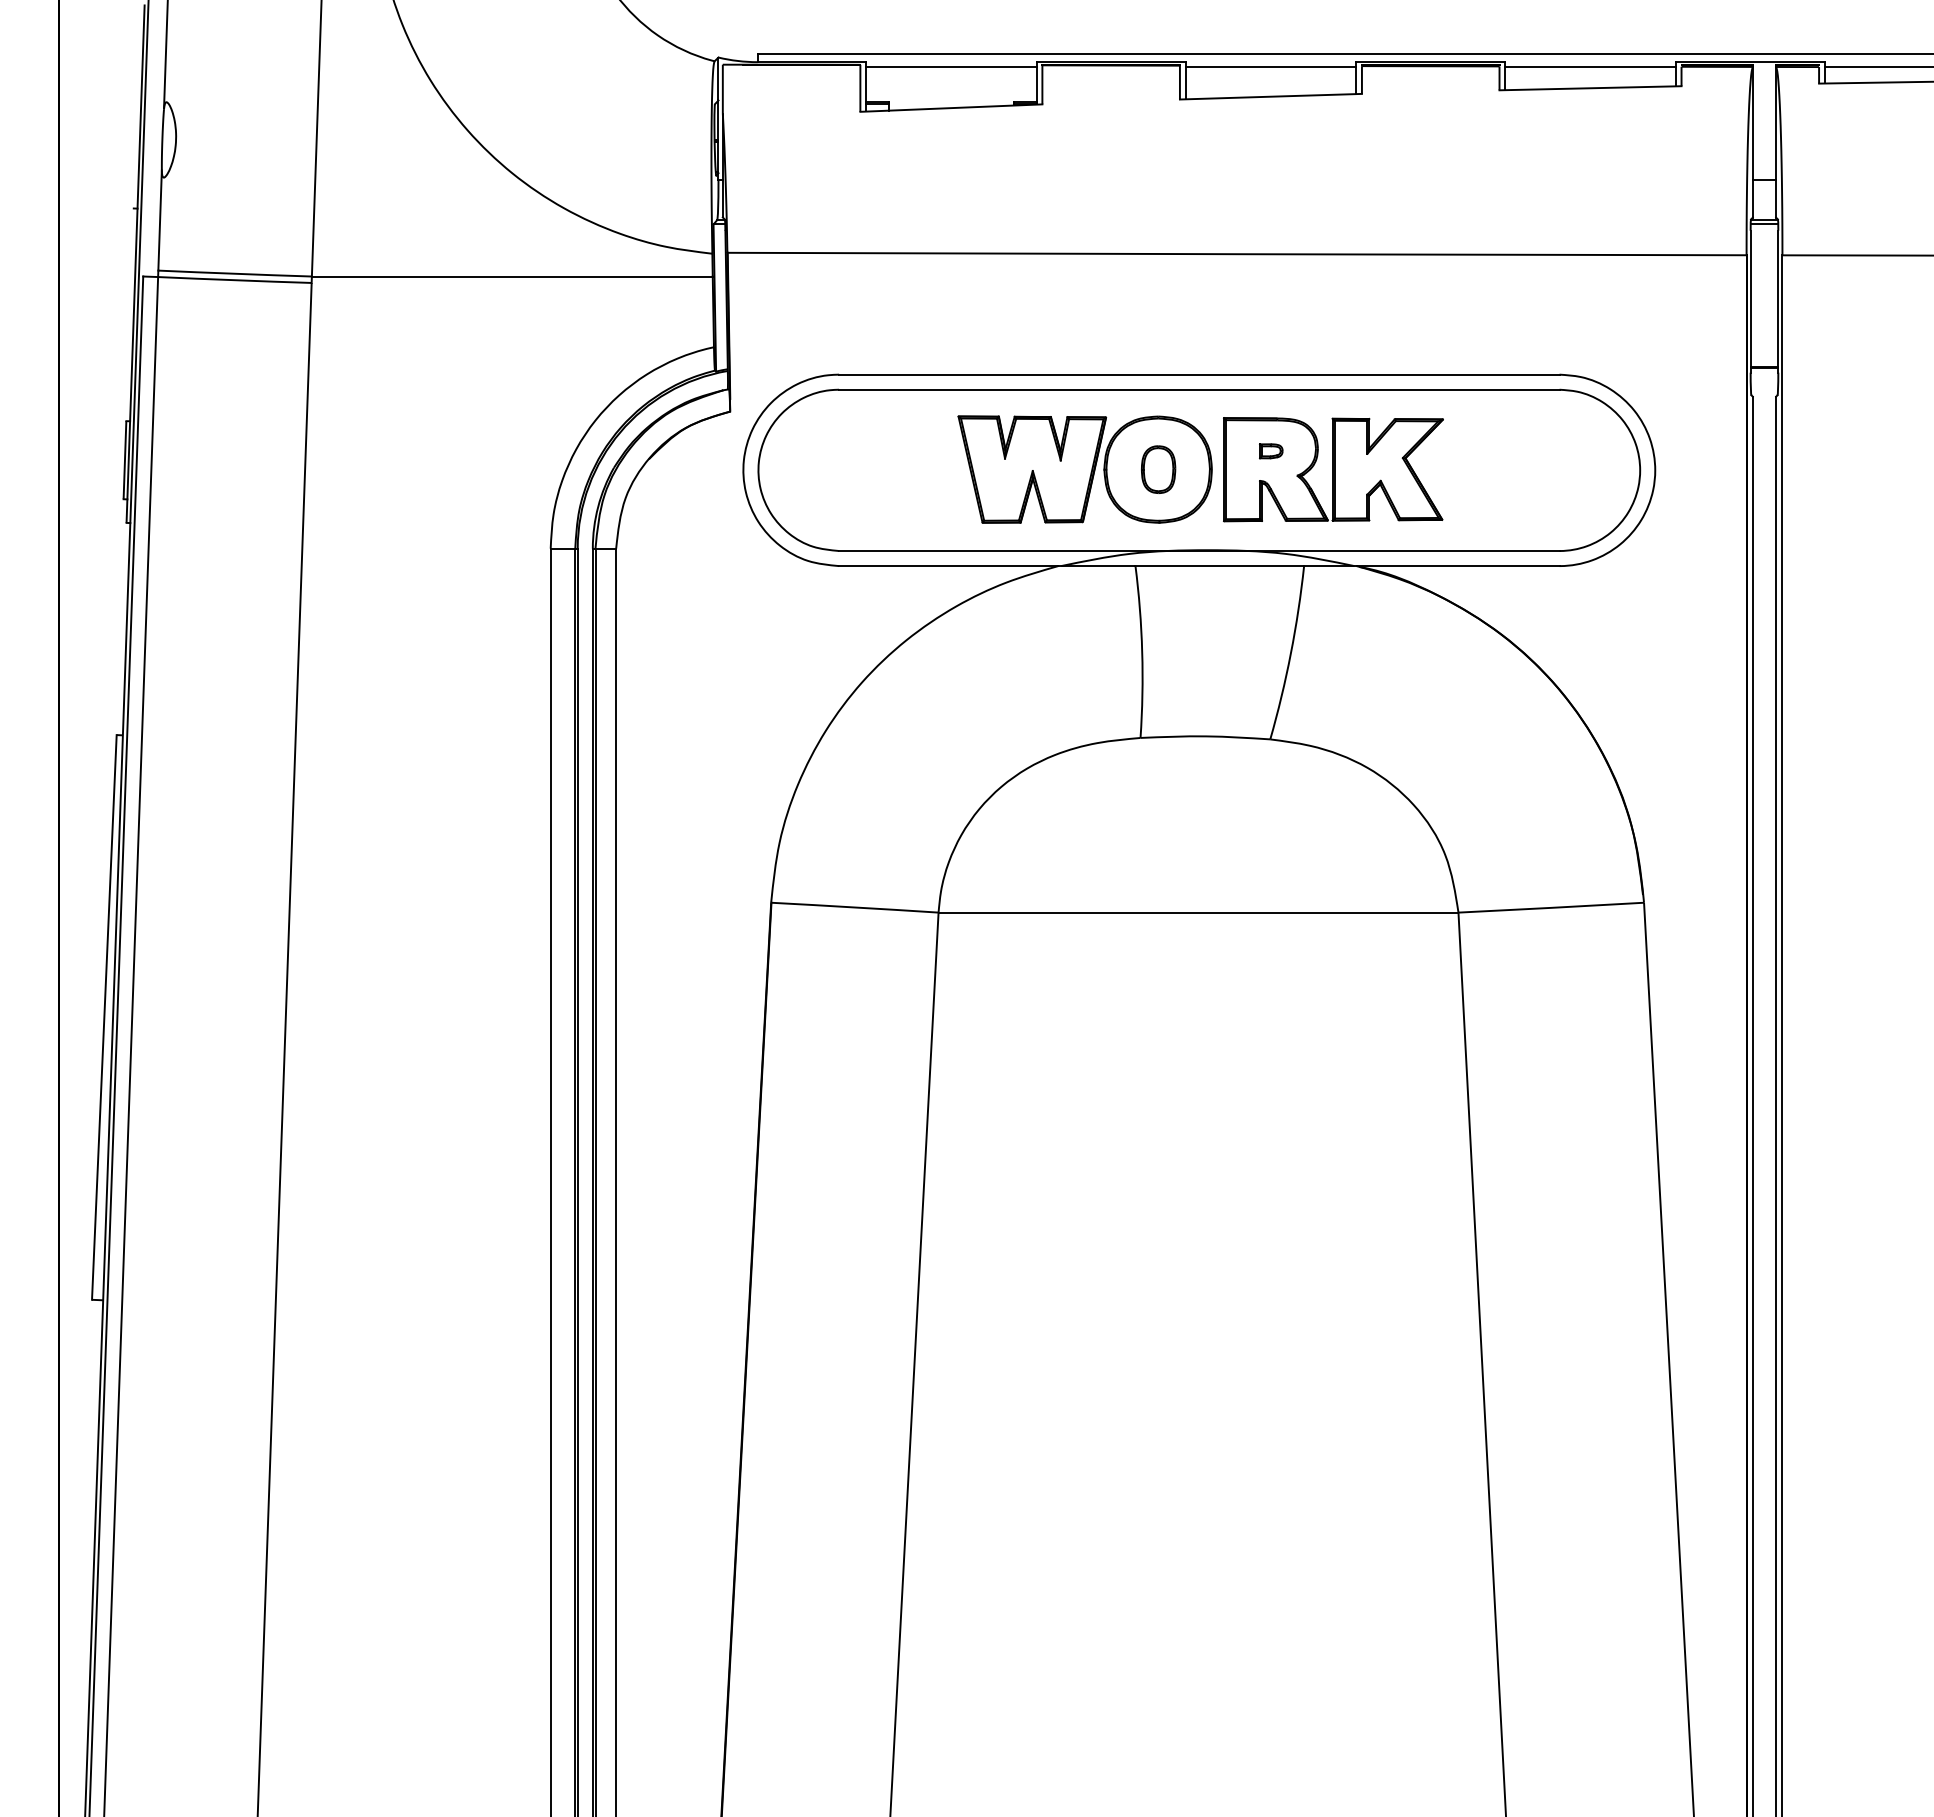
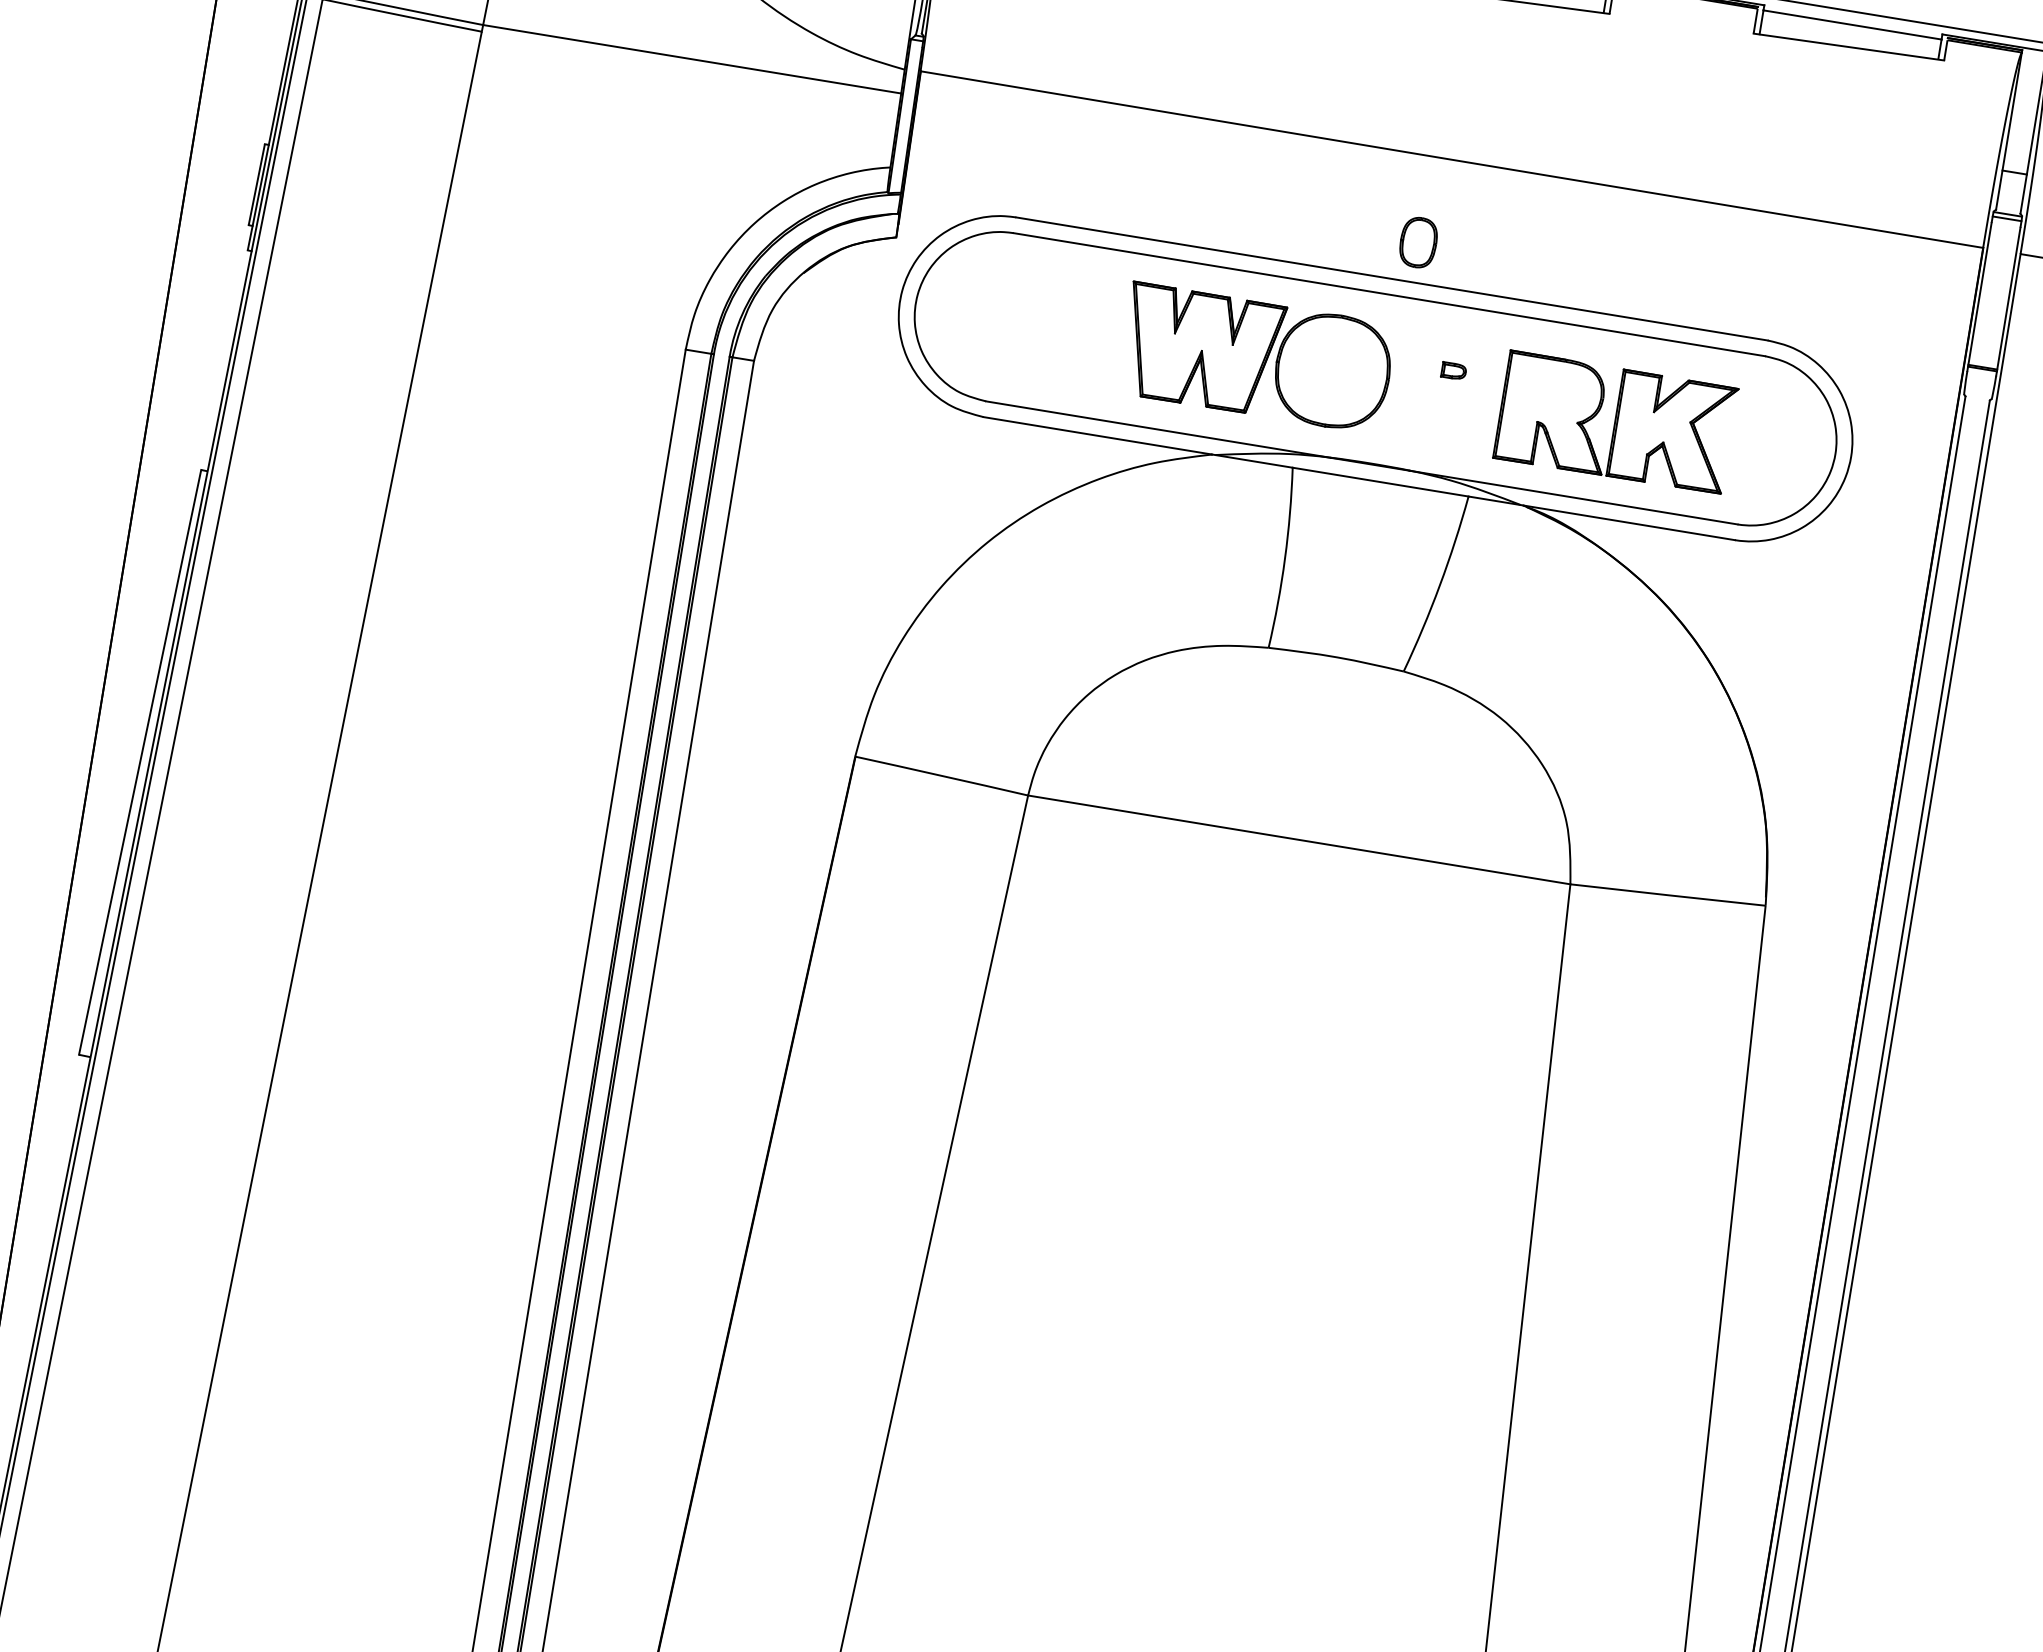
part: (1158, 469) -> (1418, 242), moved
part: (1333, 469) -> (1616, 422), moved

